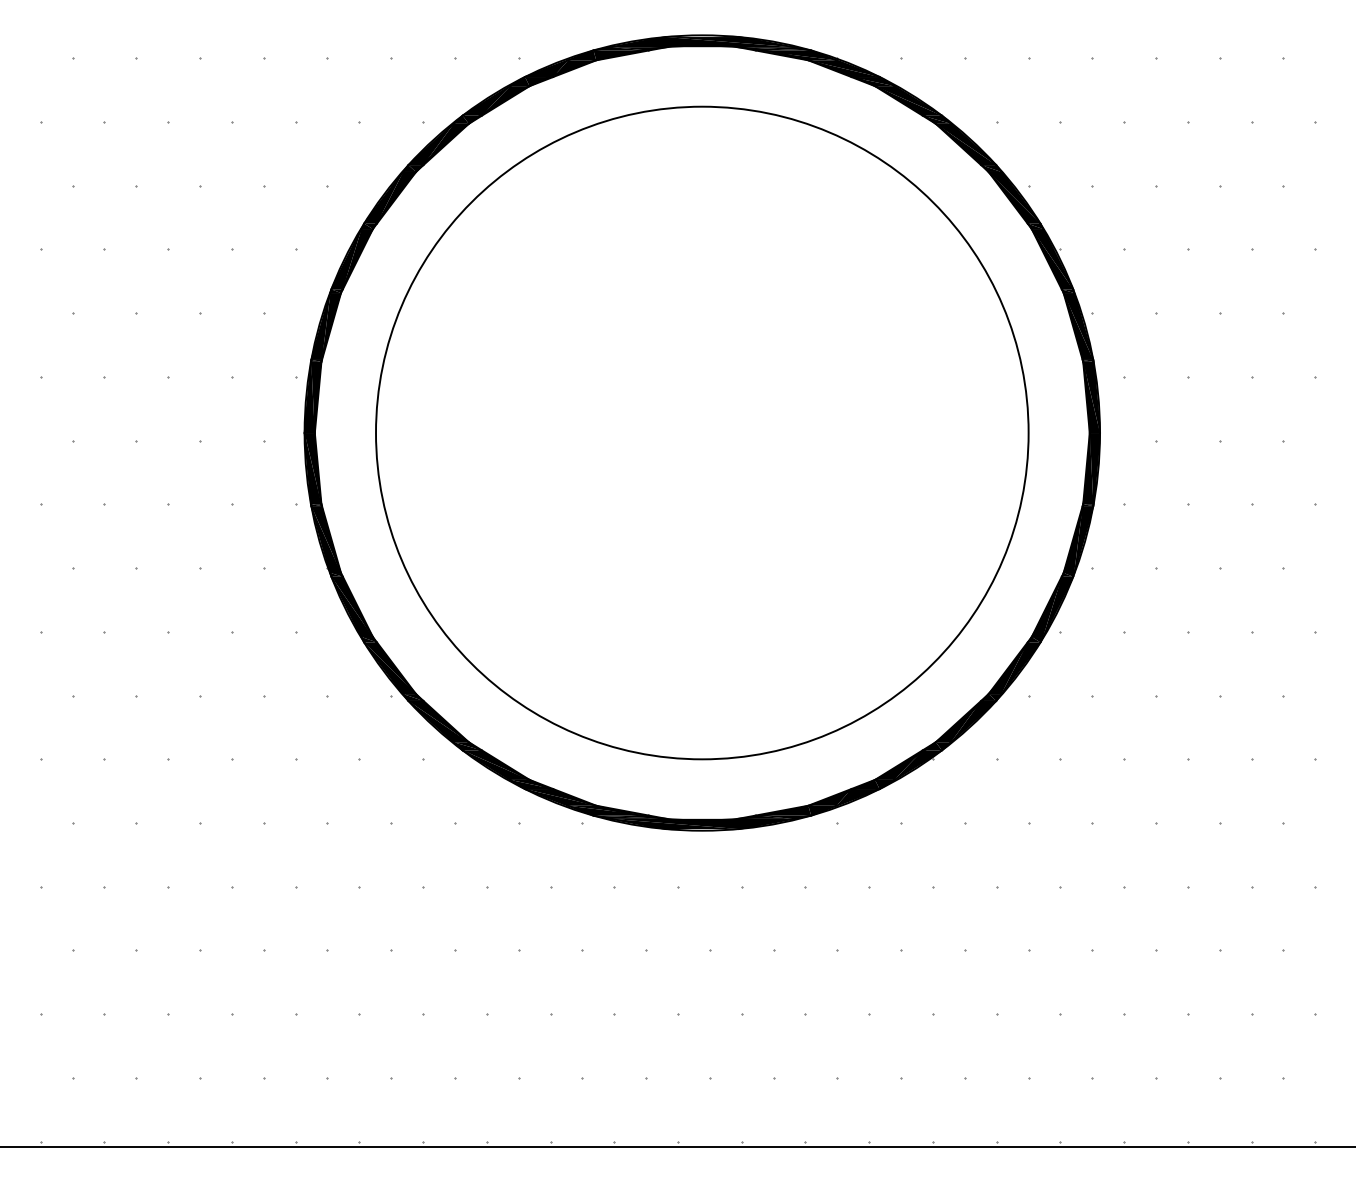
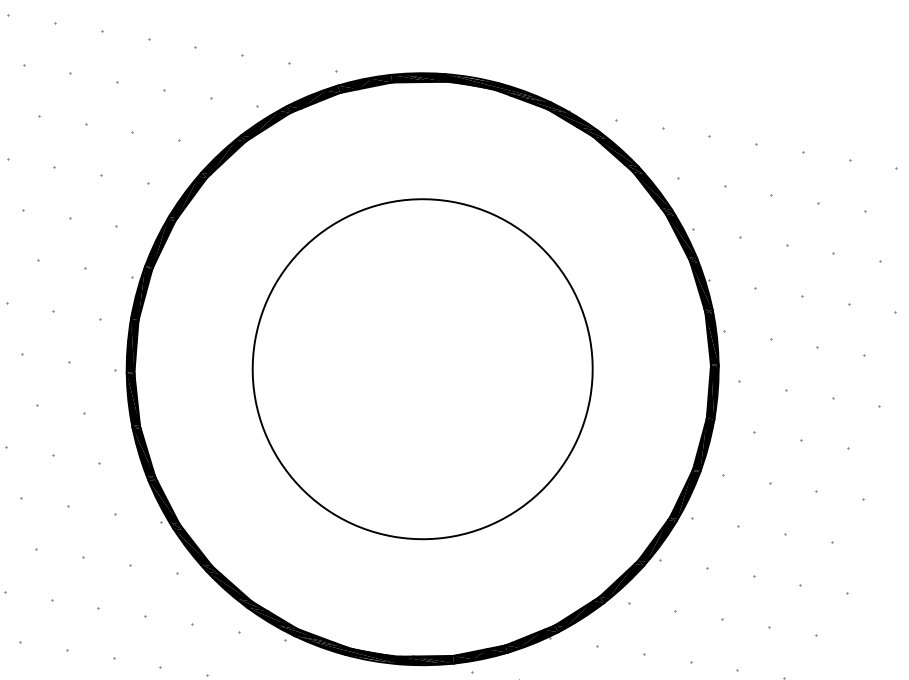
circle: (702, 432) -> (422, 368), size x0.7

